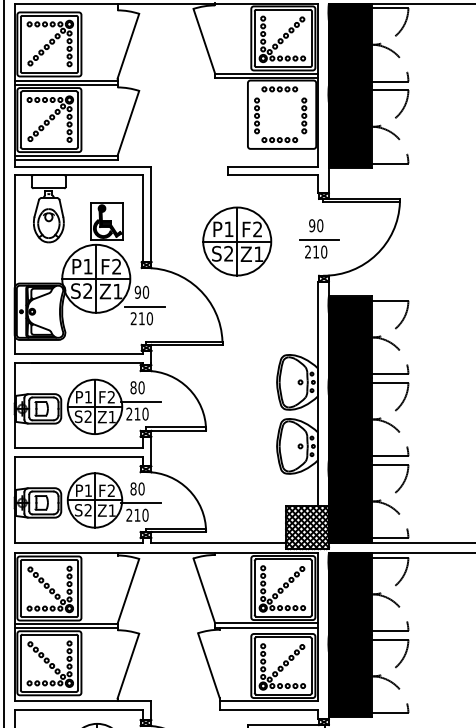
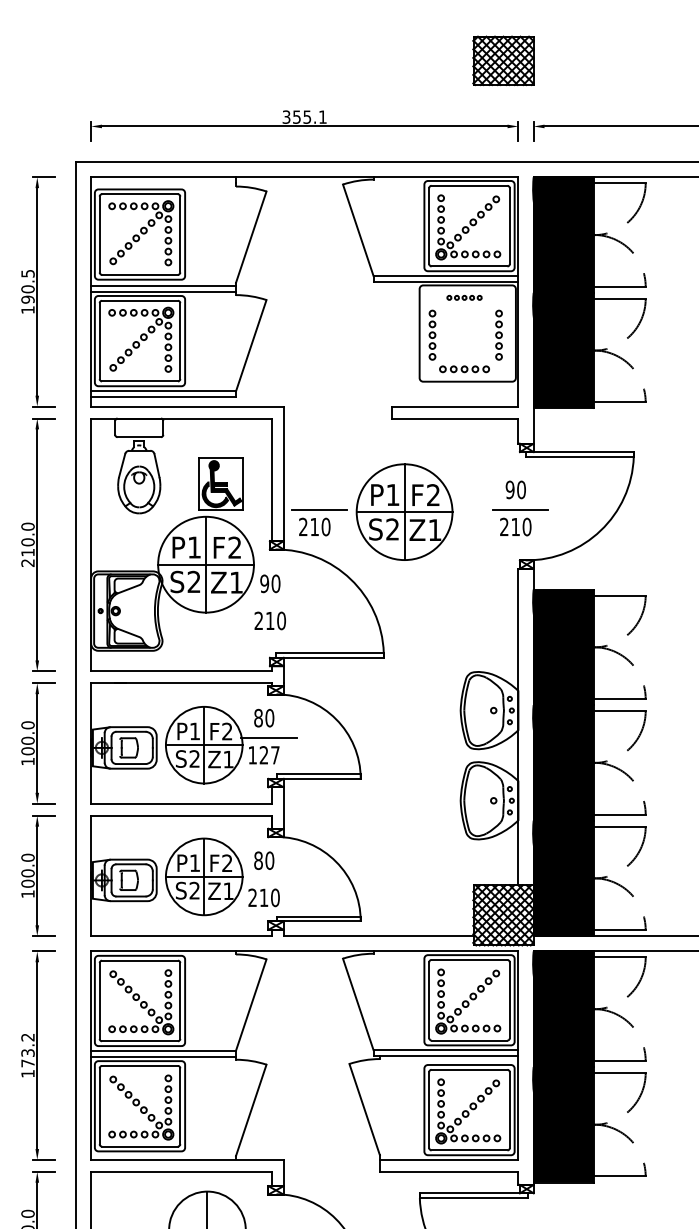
part: (279, 89) -> (464, 297), size x0.7
part: (176, 248) -> (319, 522), added
line: (144, 306) -> (274, 603), removed
text: (137, 414) -> (263, 755), 210 -> 127
line: (140, 503) -> (268, 880), removed

